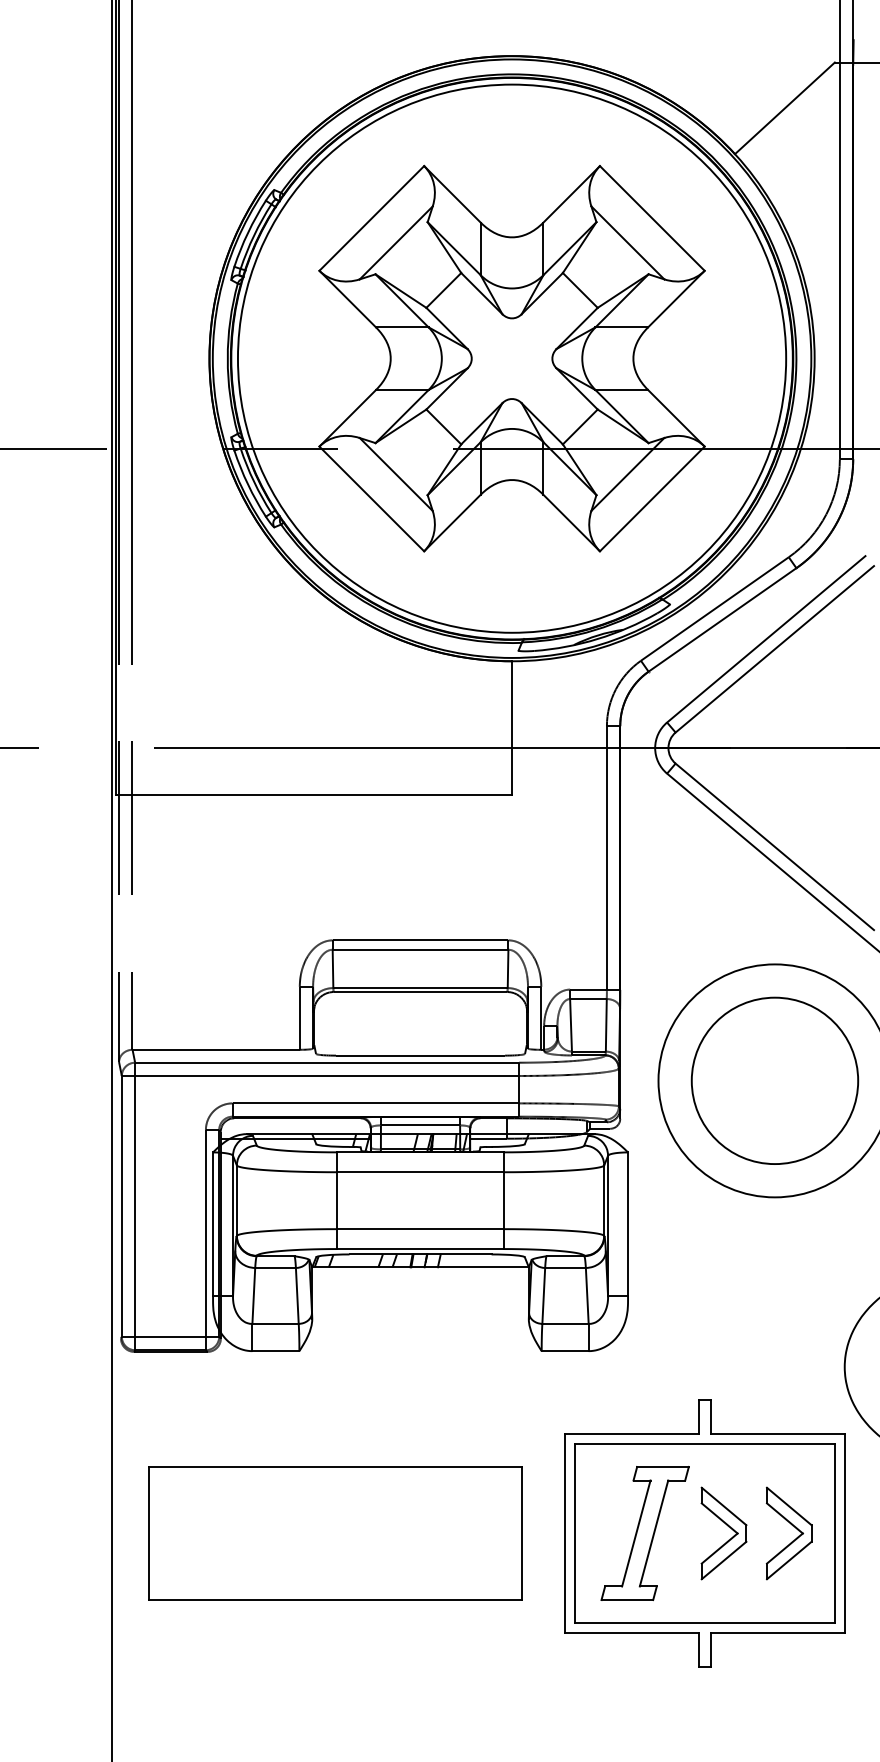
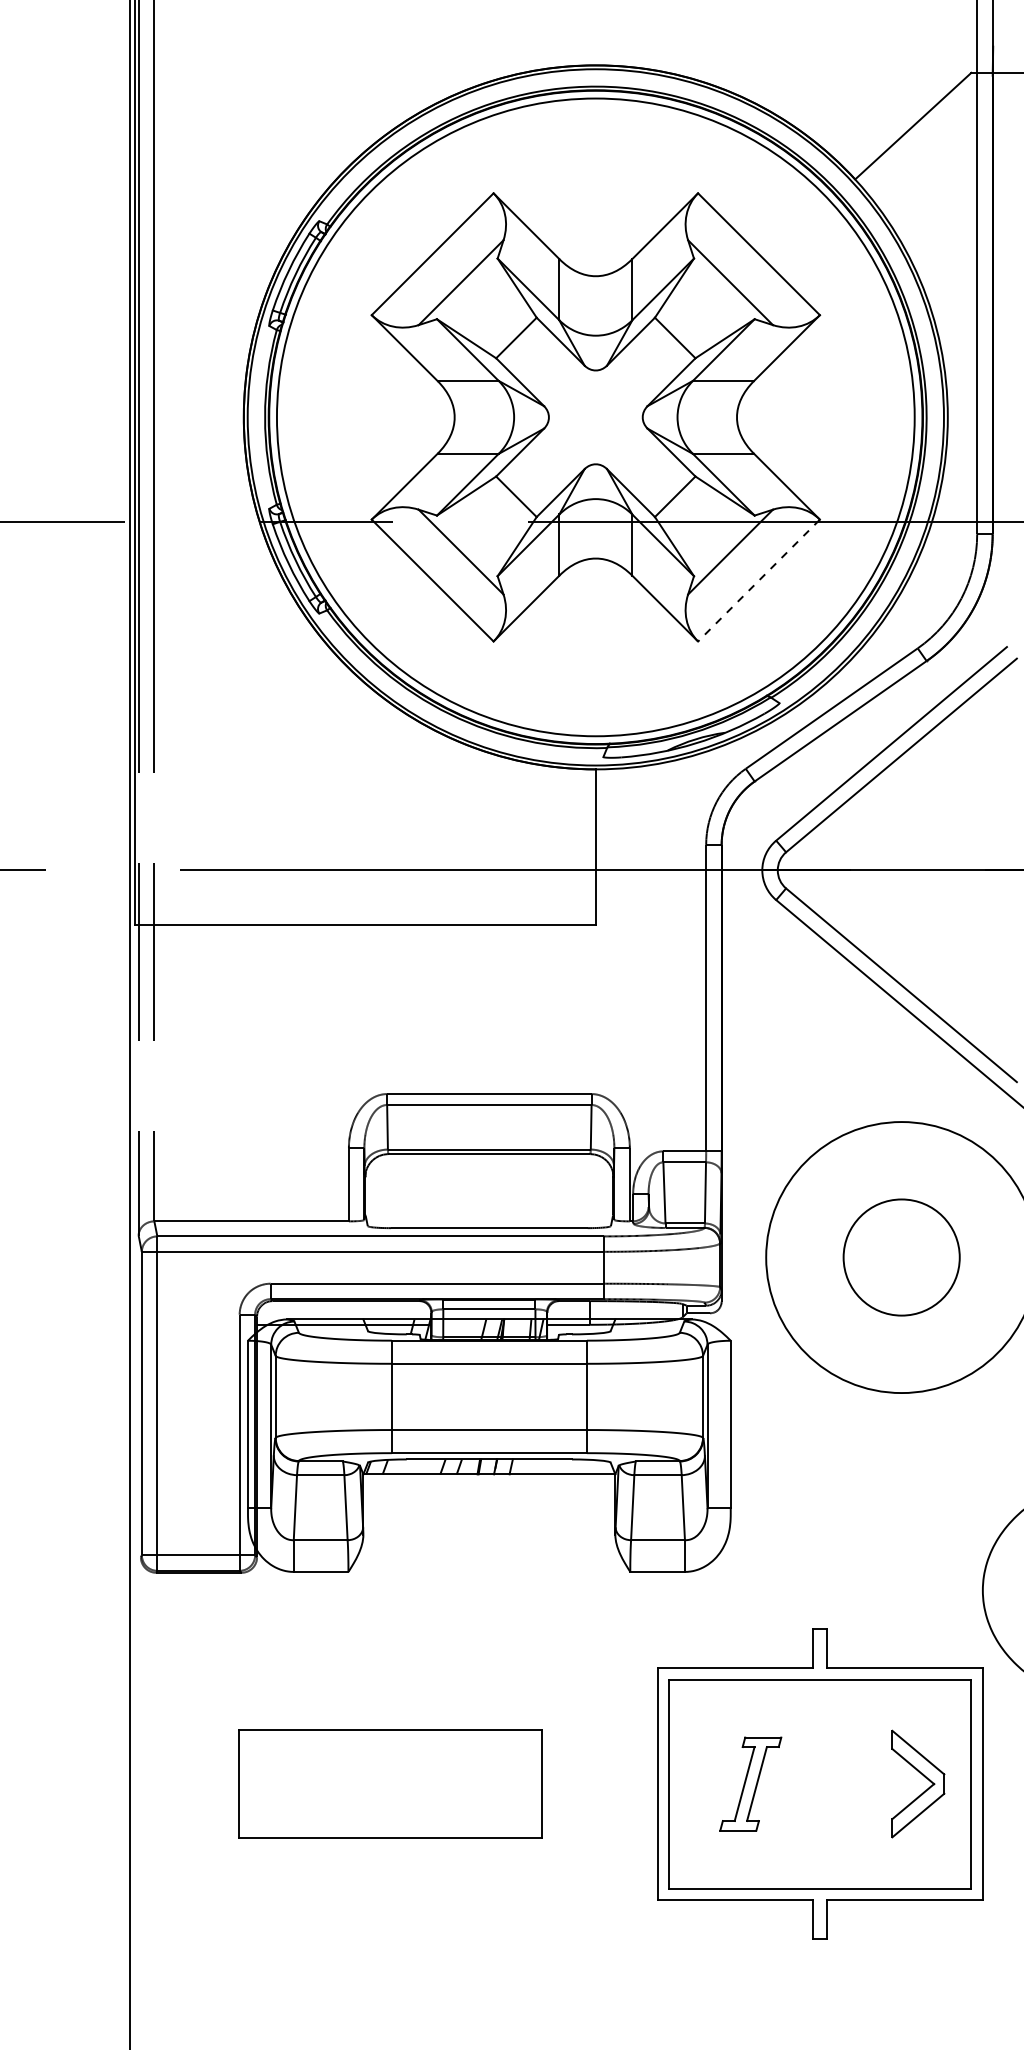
line: (651, 498) -> (758, 580), solid -> dashed
circle: (774, 1080) -> (901, 1257), size x0.6
part: (729, 1527) -> (848, 1777), removed
part: (335, 1533) -> (390, 1784), size x0.7
part: (645, 1533) -> (750, 1783), size x0.6

